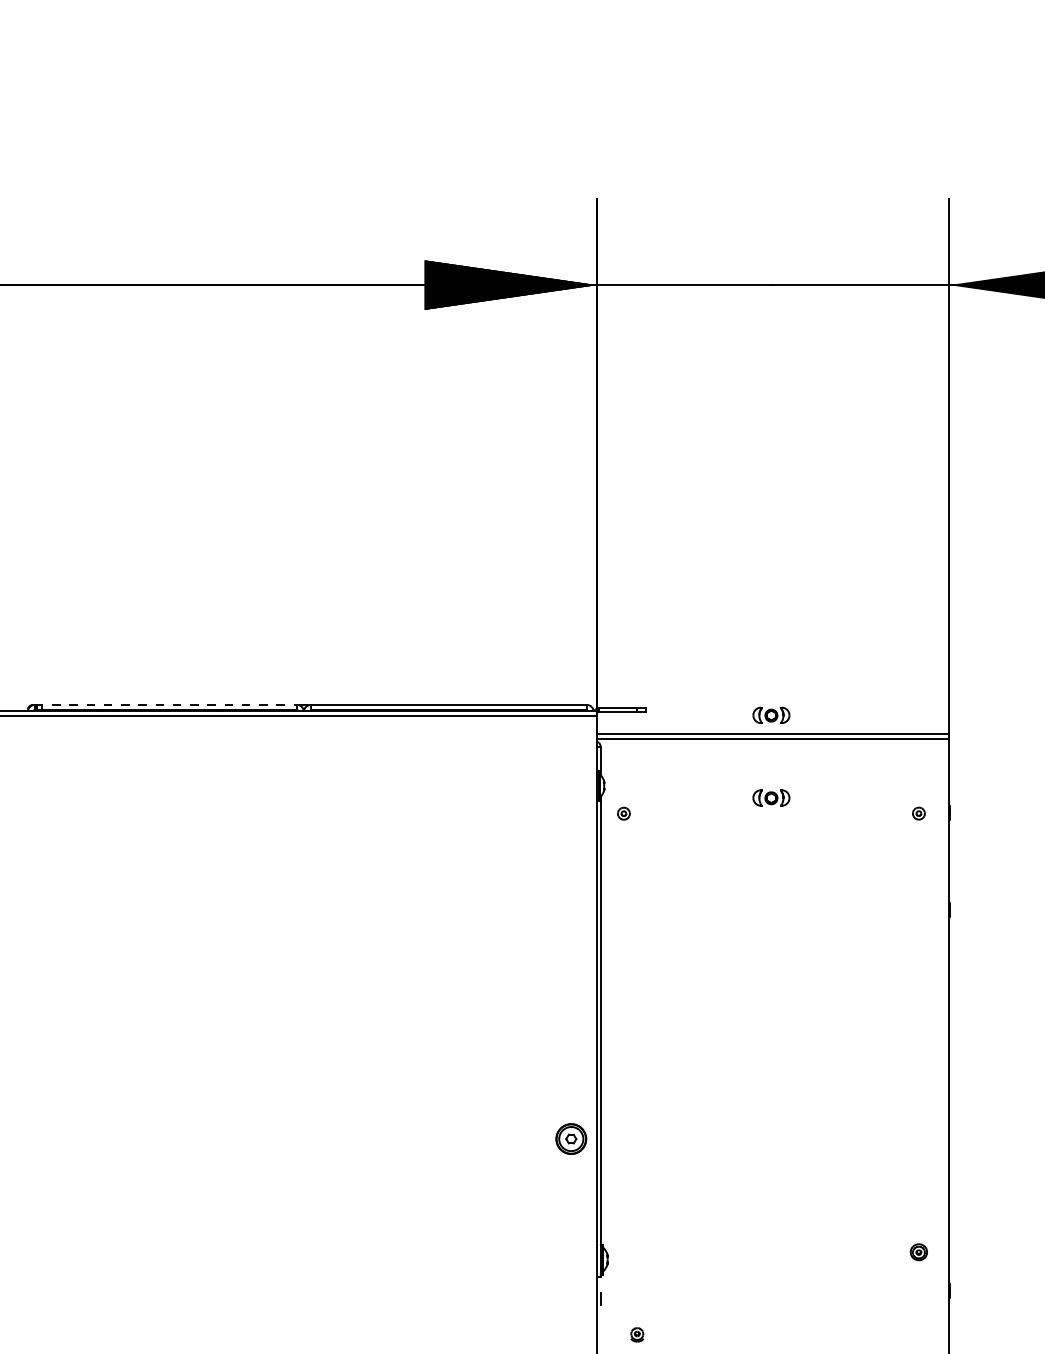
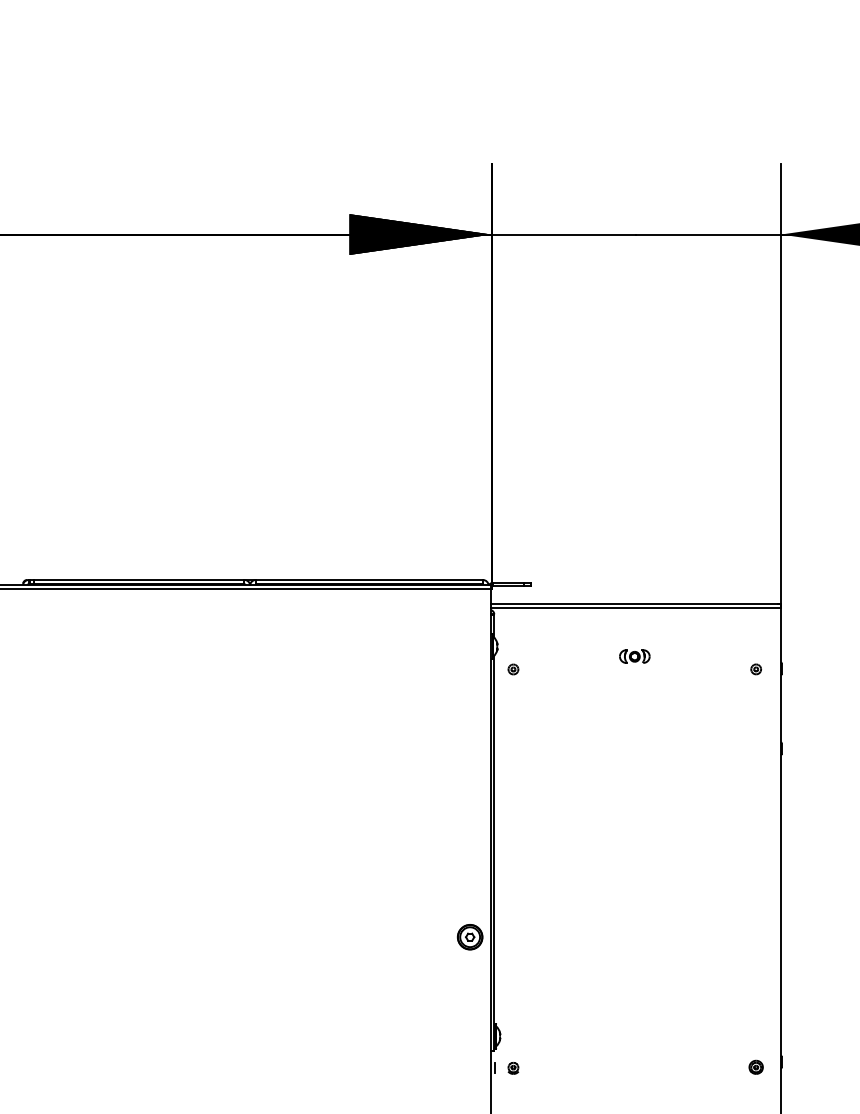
line: (165, 704) -> (136, 579), dashed -> solid
part: (771, 715) -> (634, 588), removed
part: (918, 1251) -> (755, 1066), moved
part: (637, 1335) -> (513, 1068), moved

